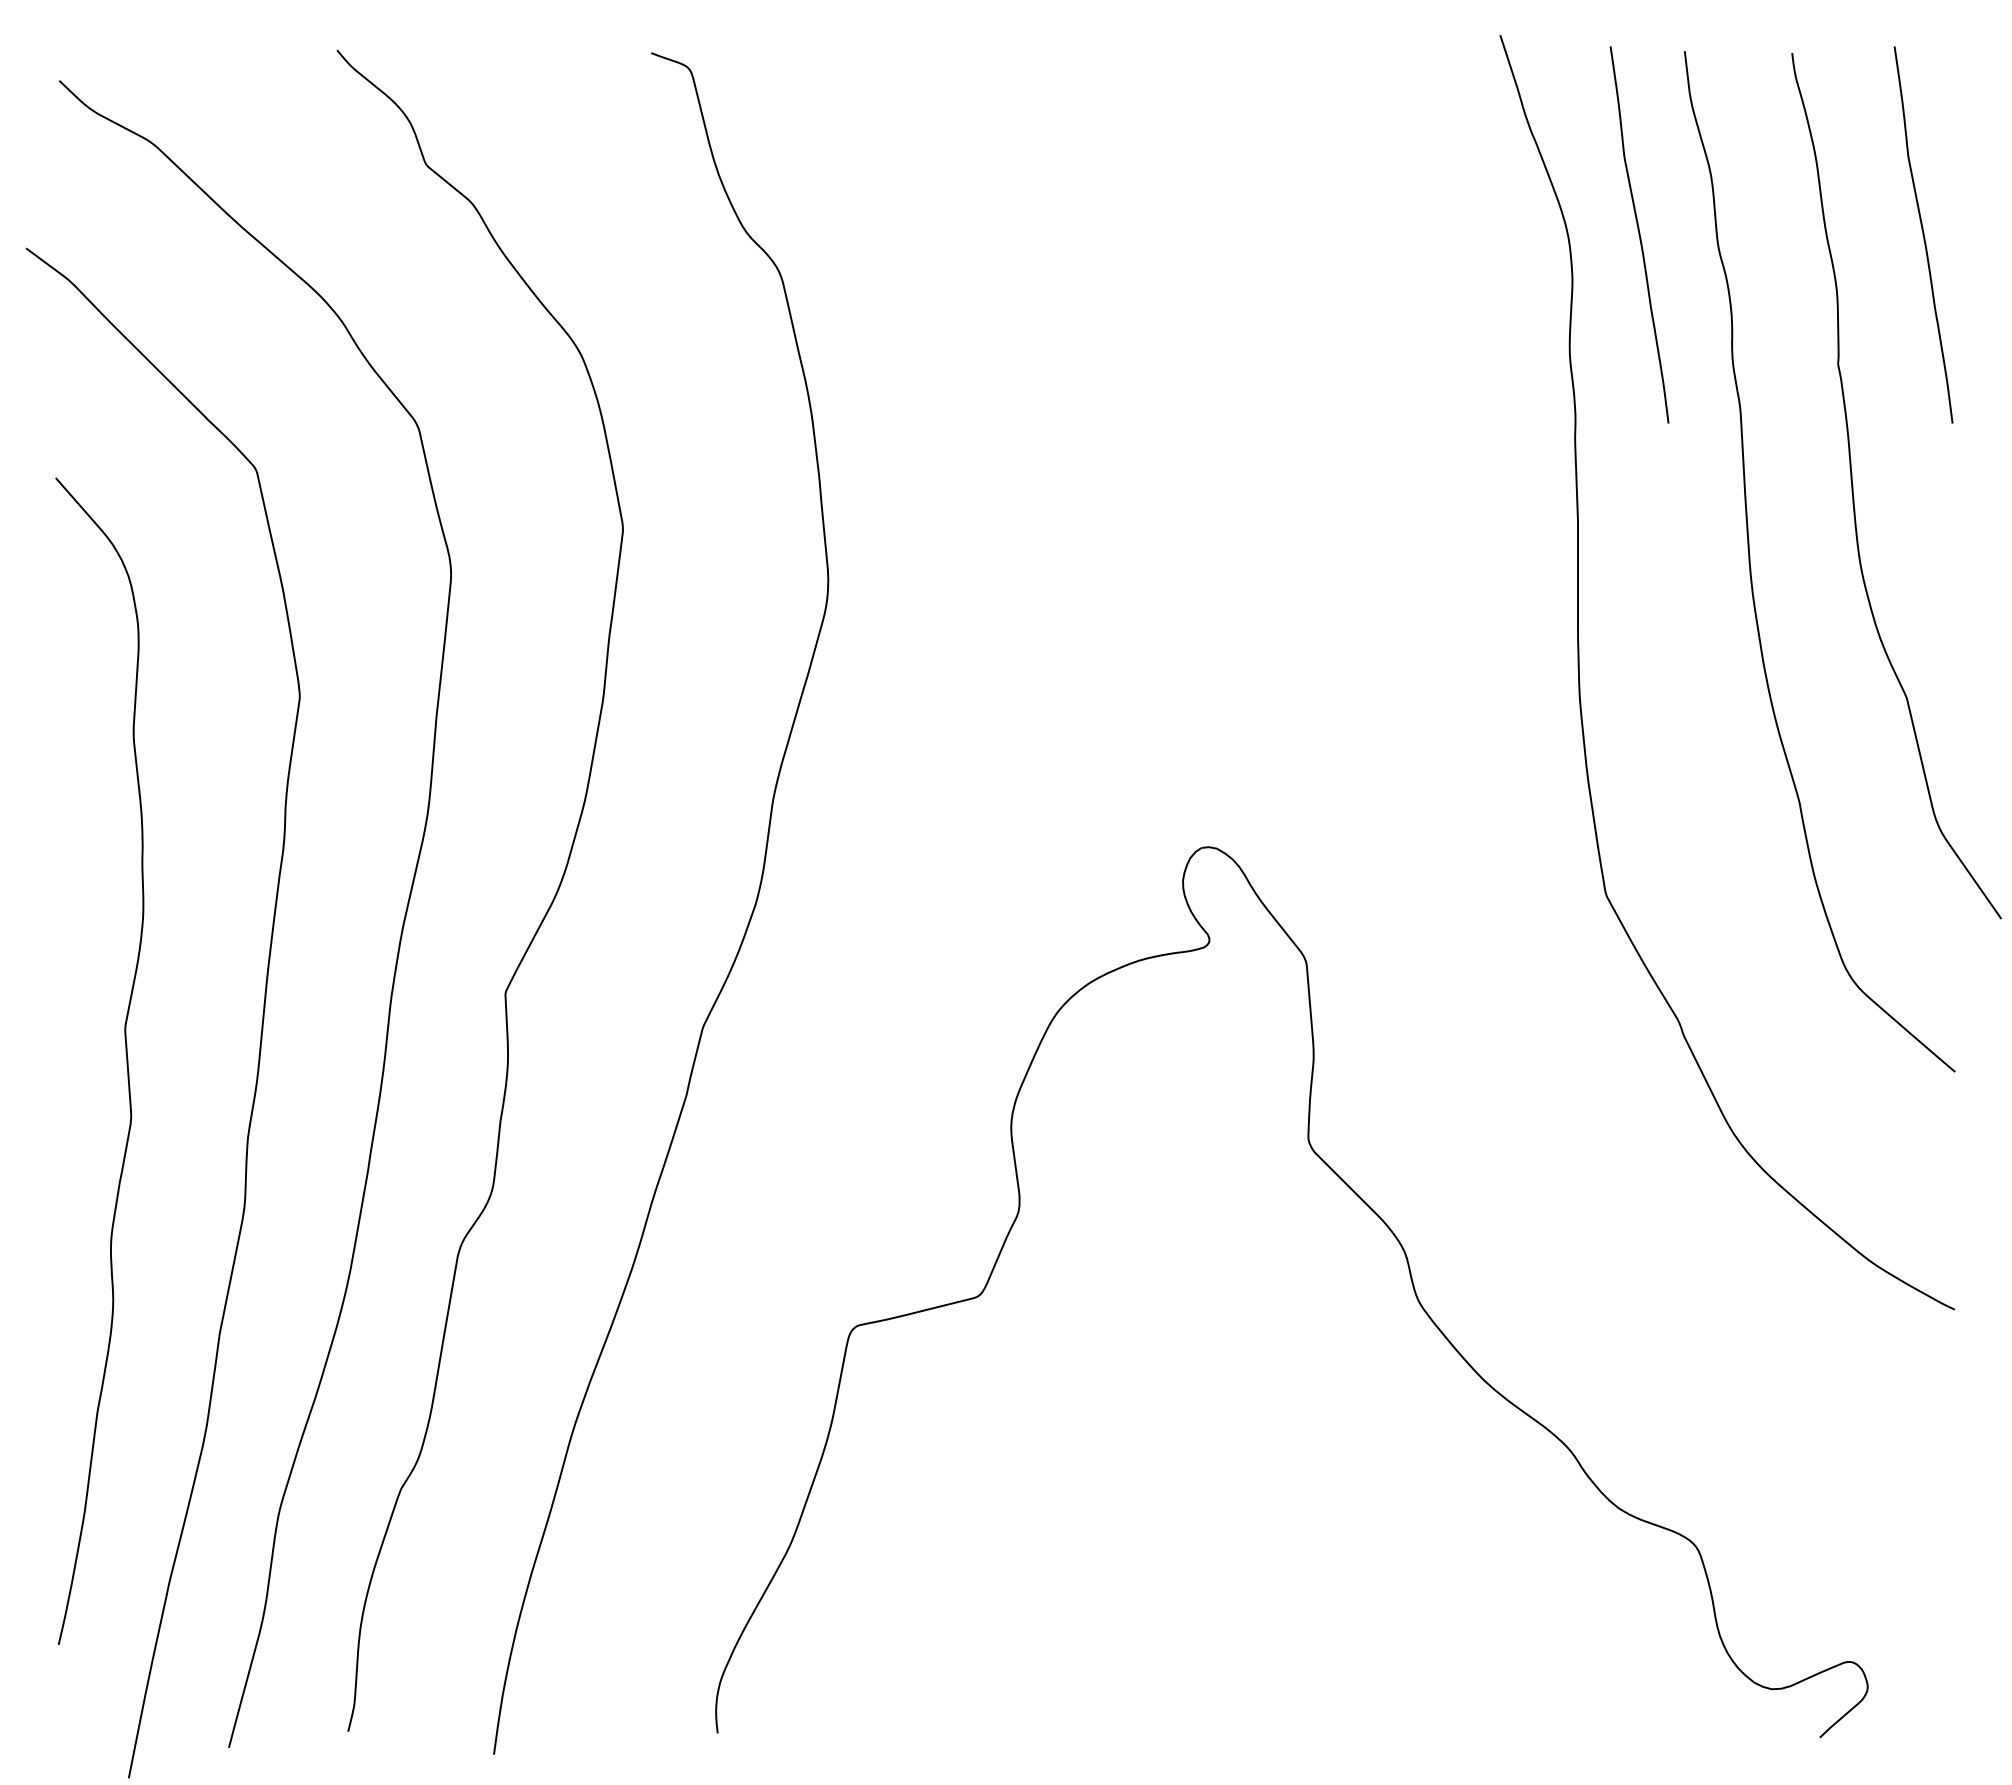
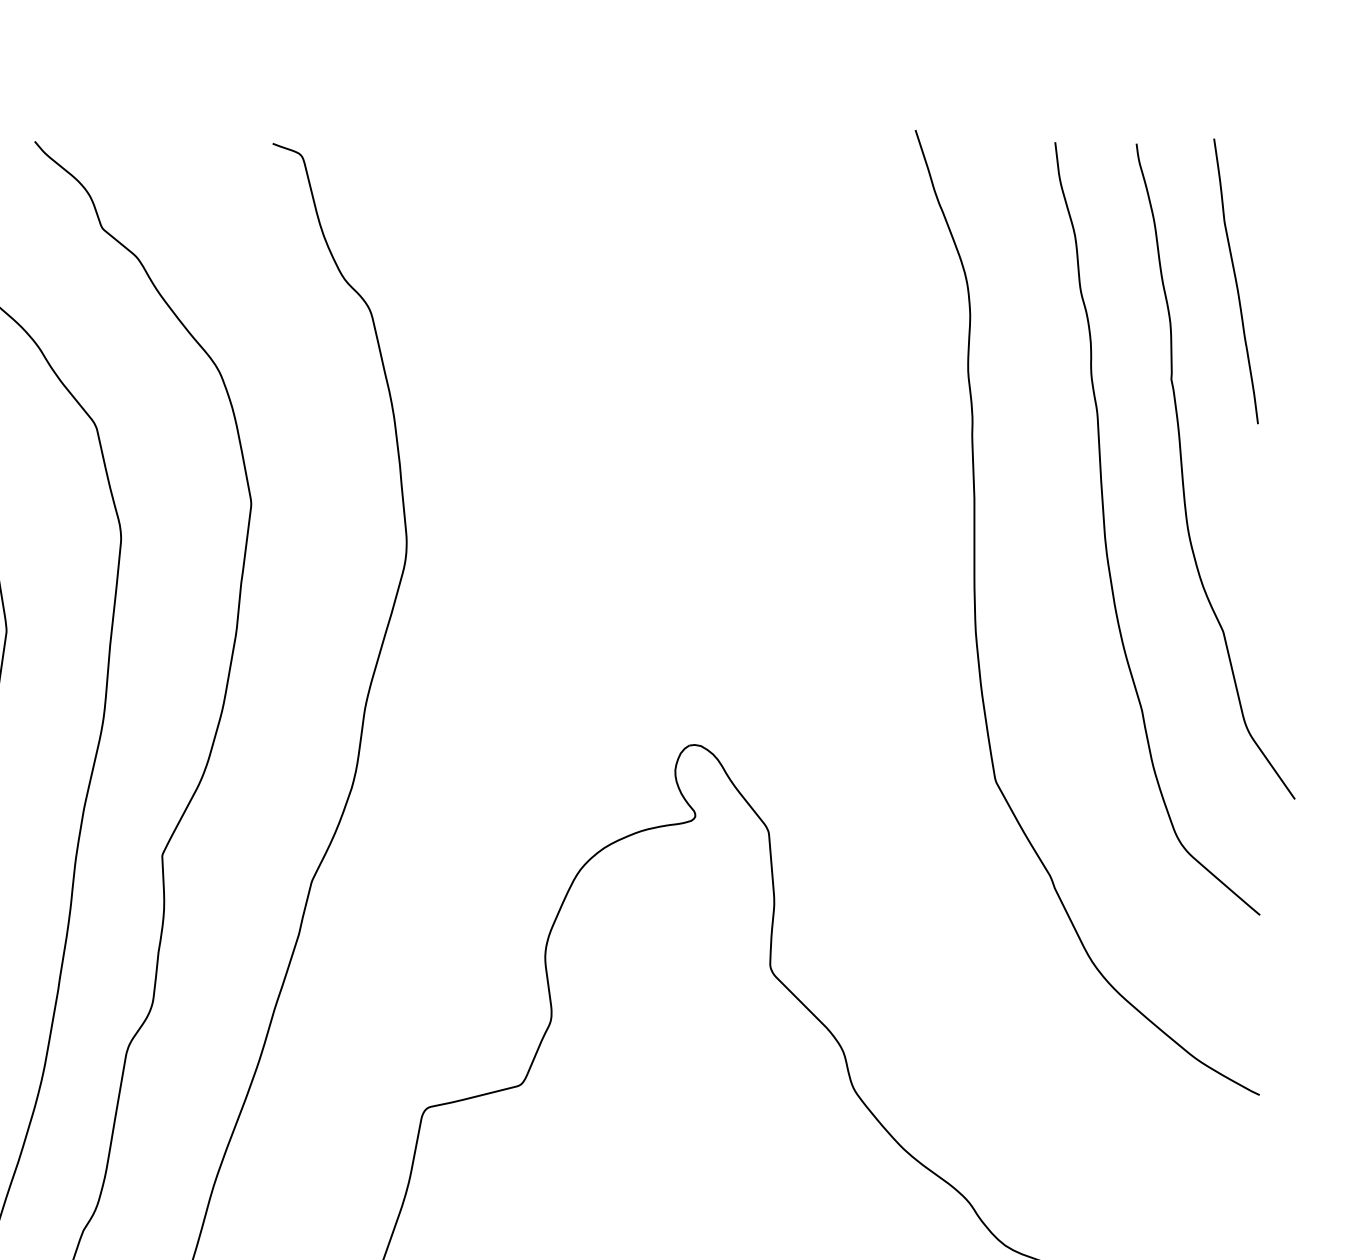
curve: (1639, 234) -> (1020, 281), removed

